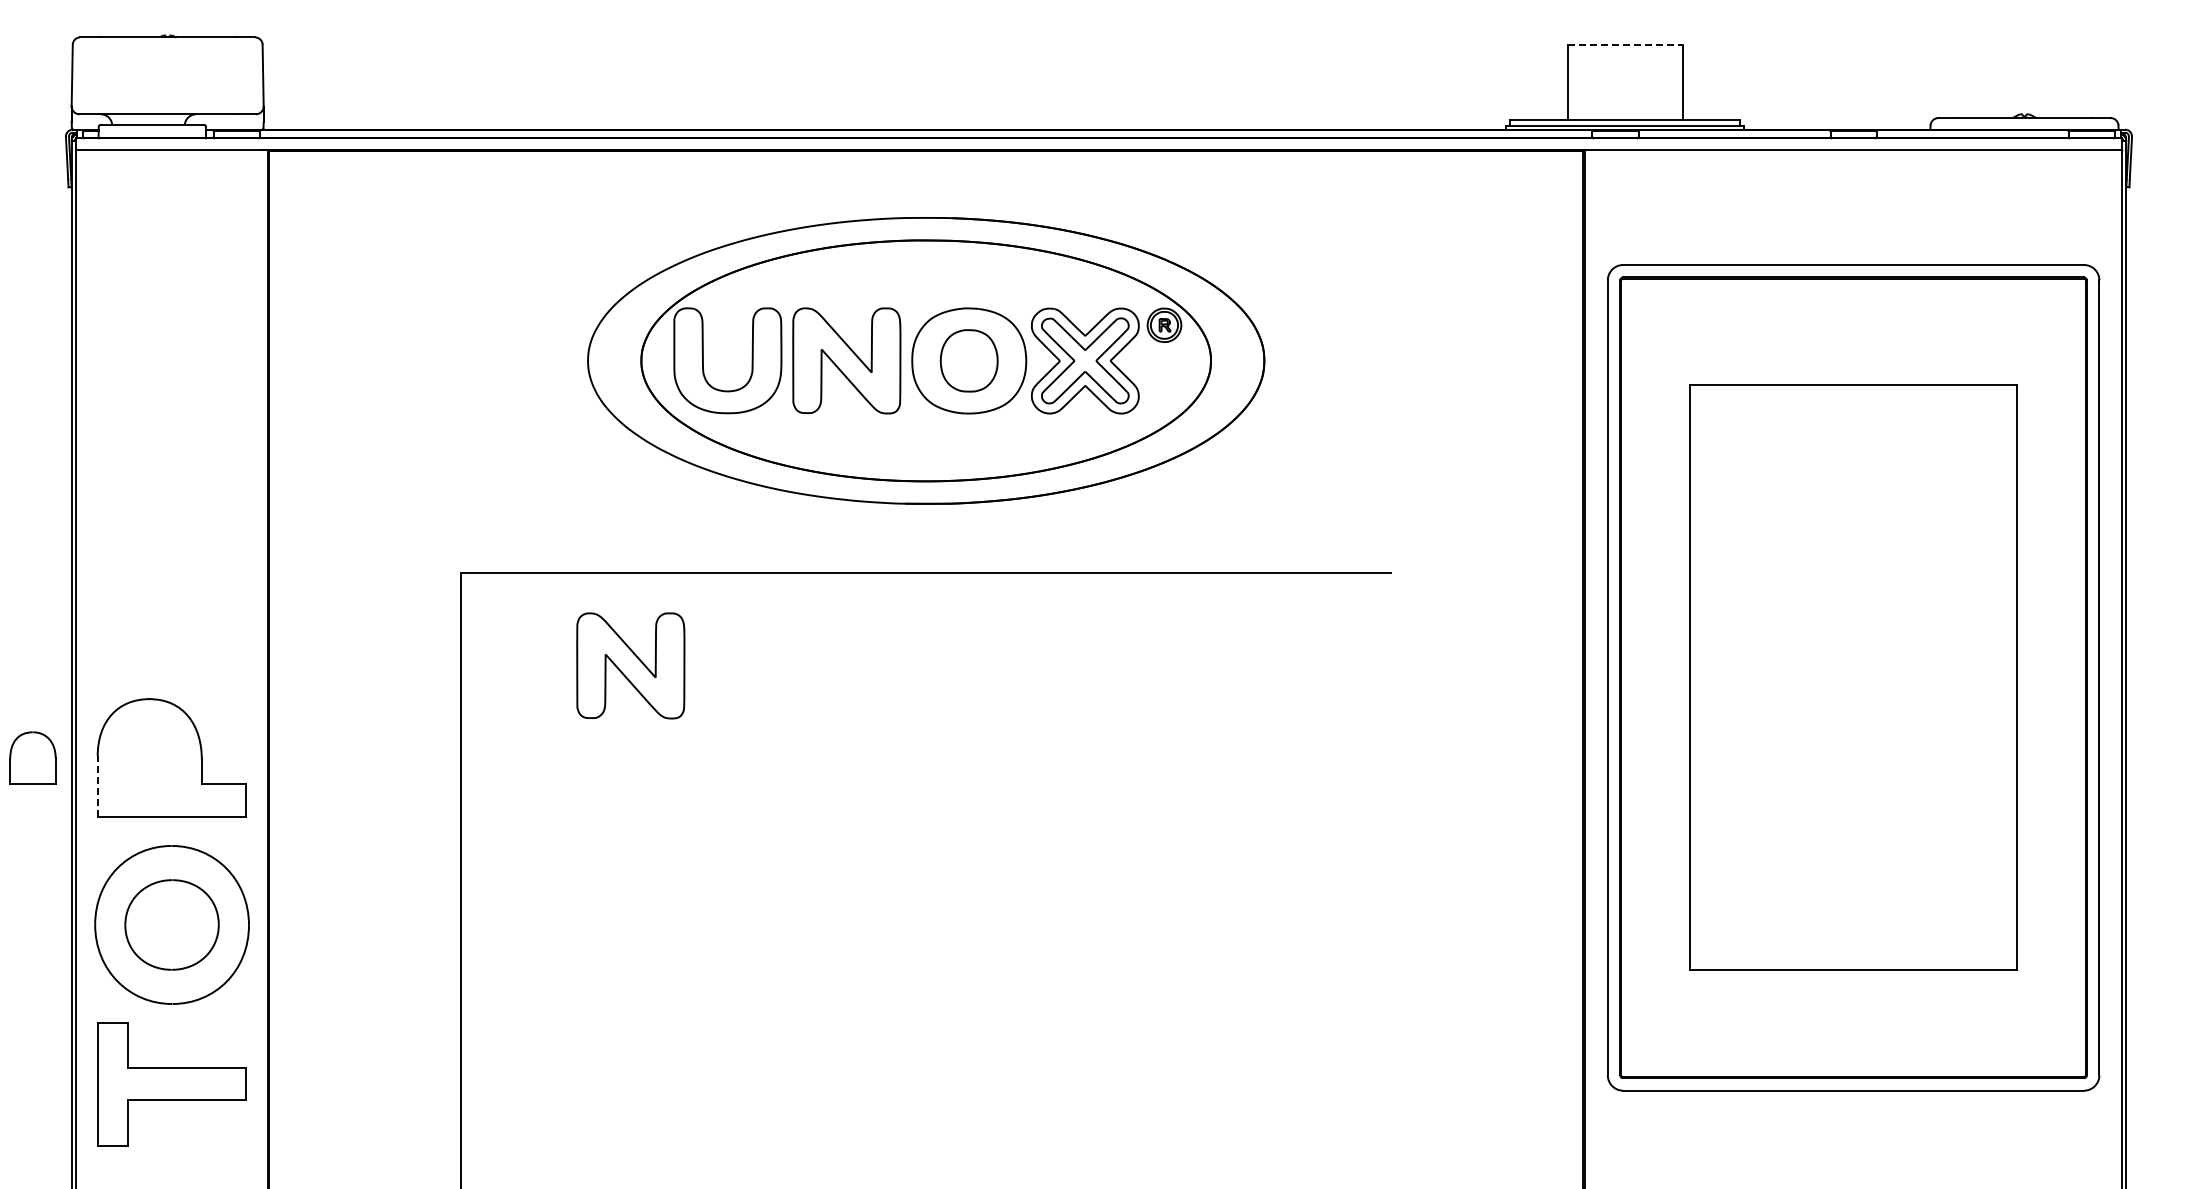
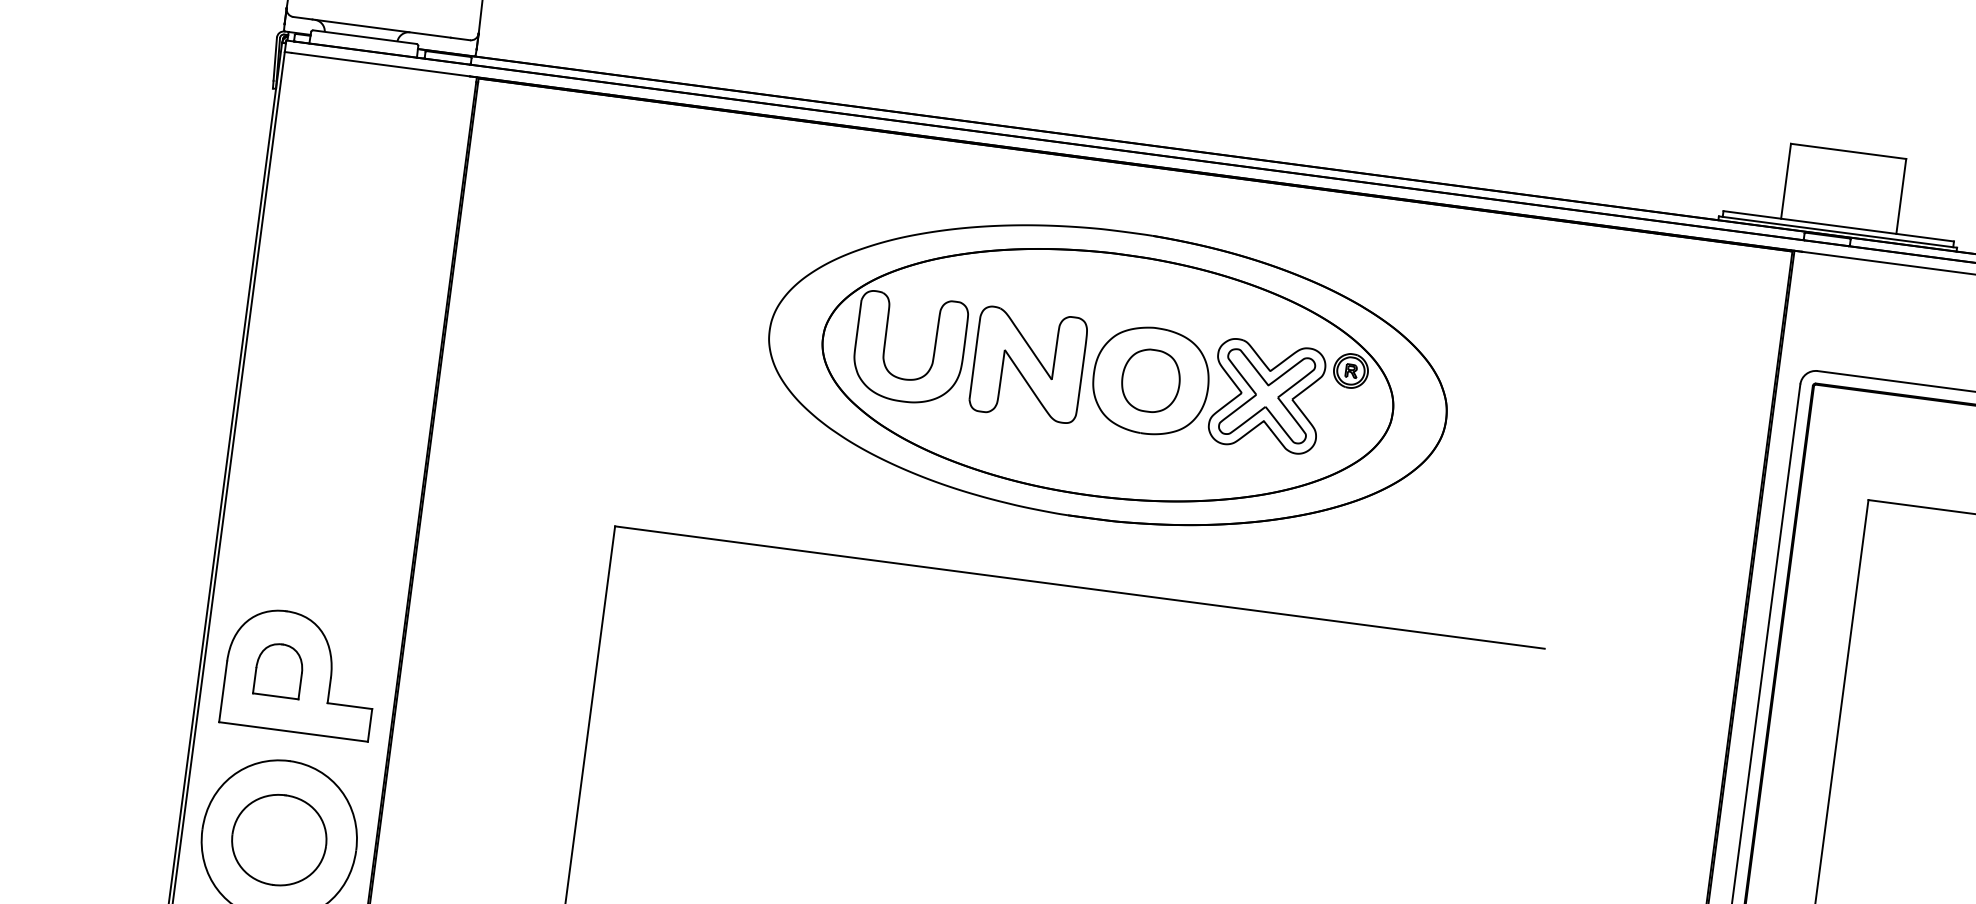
line: (1625, 45) -> (1848, 151), dashed -> solid
part: (630, 665) -> (772, 640), removed
part: (32, 757) -> (278, 669), moved
line: (97, 785) -> (223, 690), dashed -> solid

